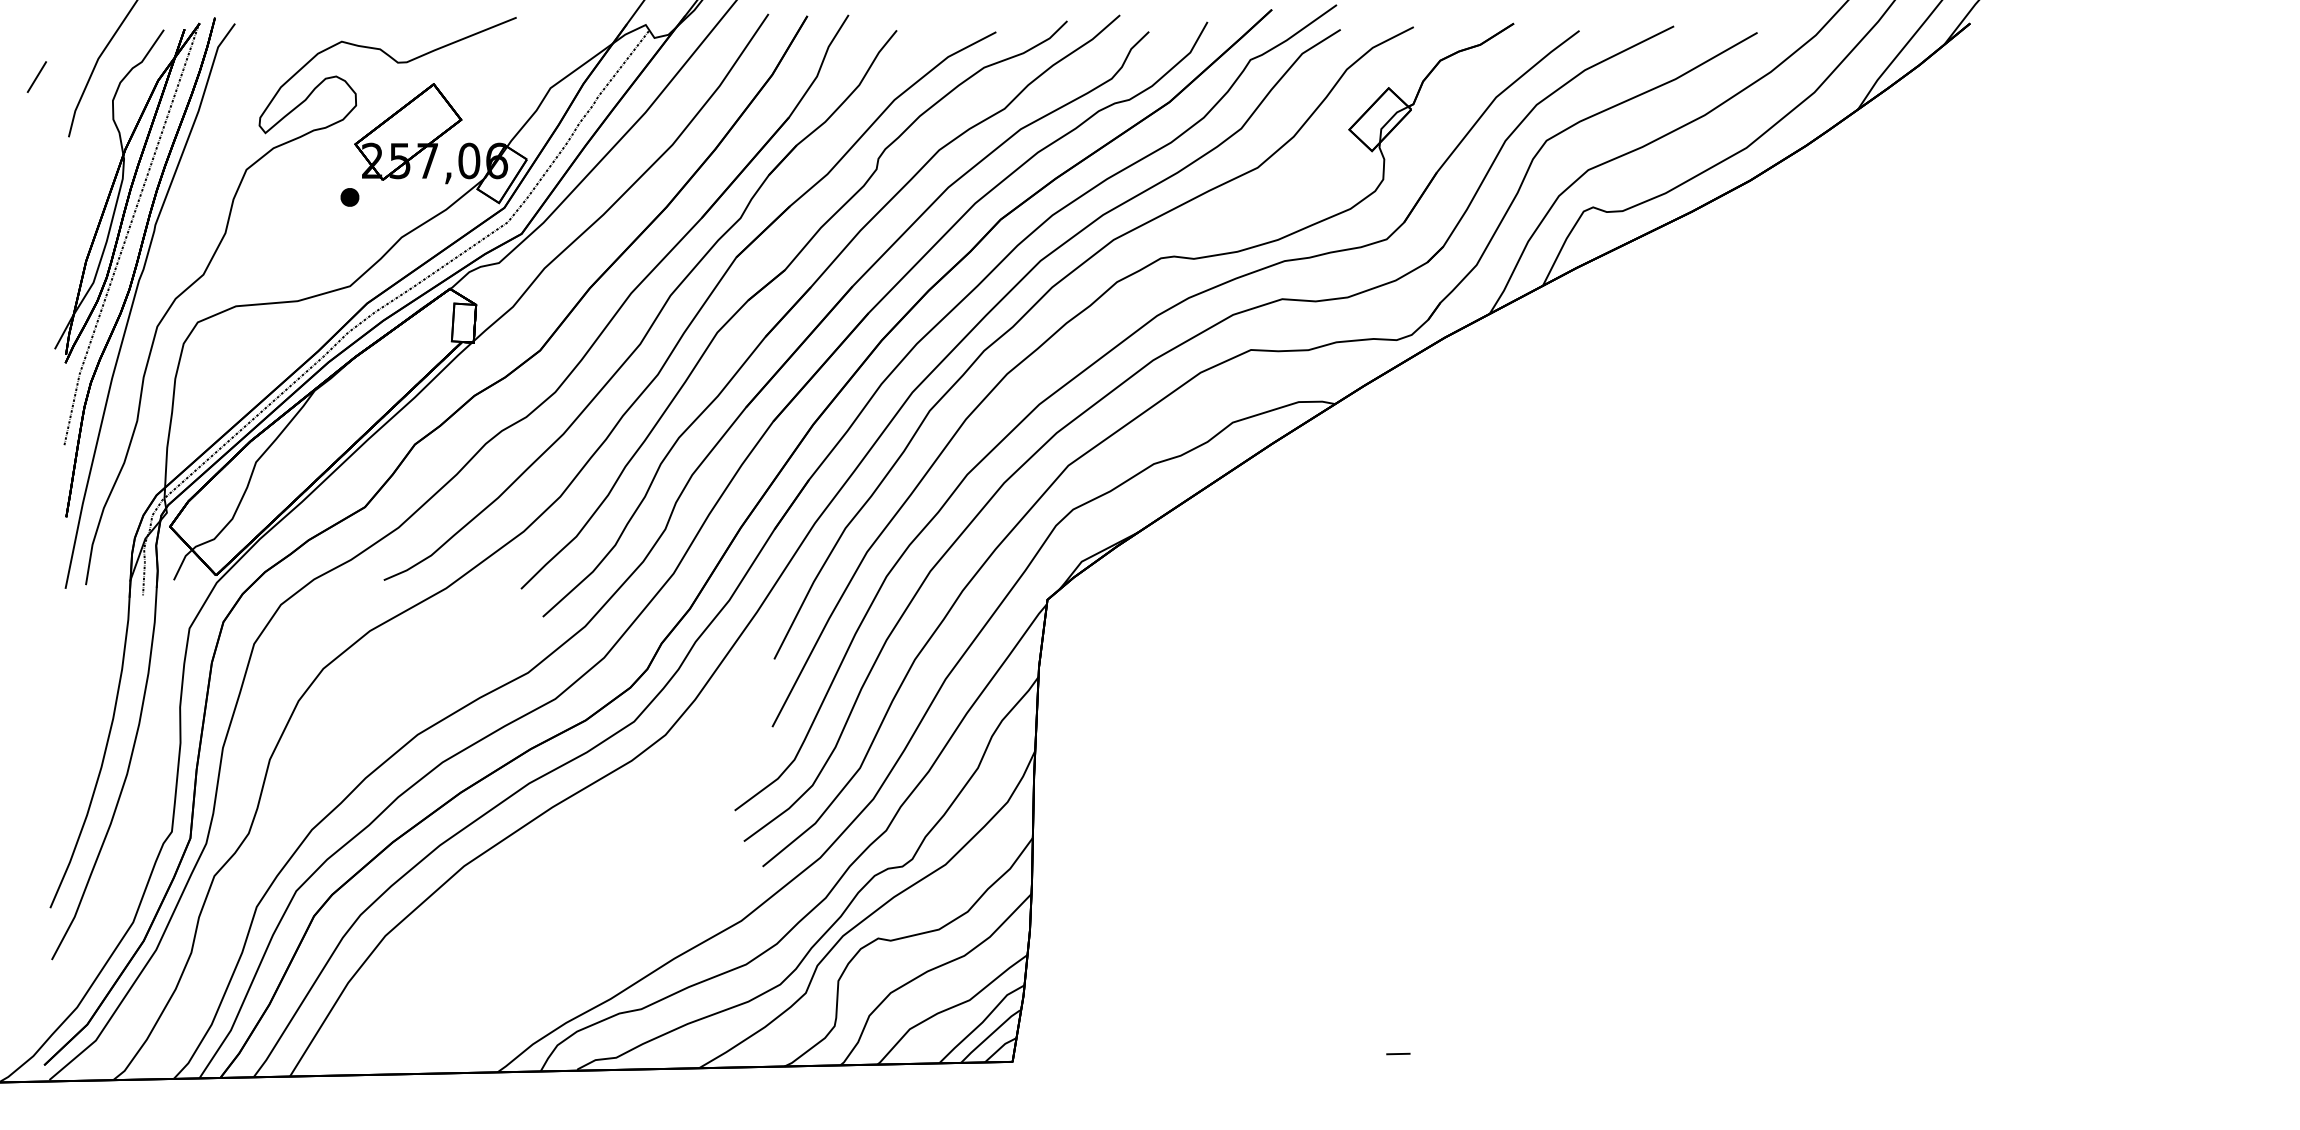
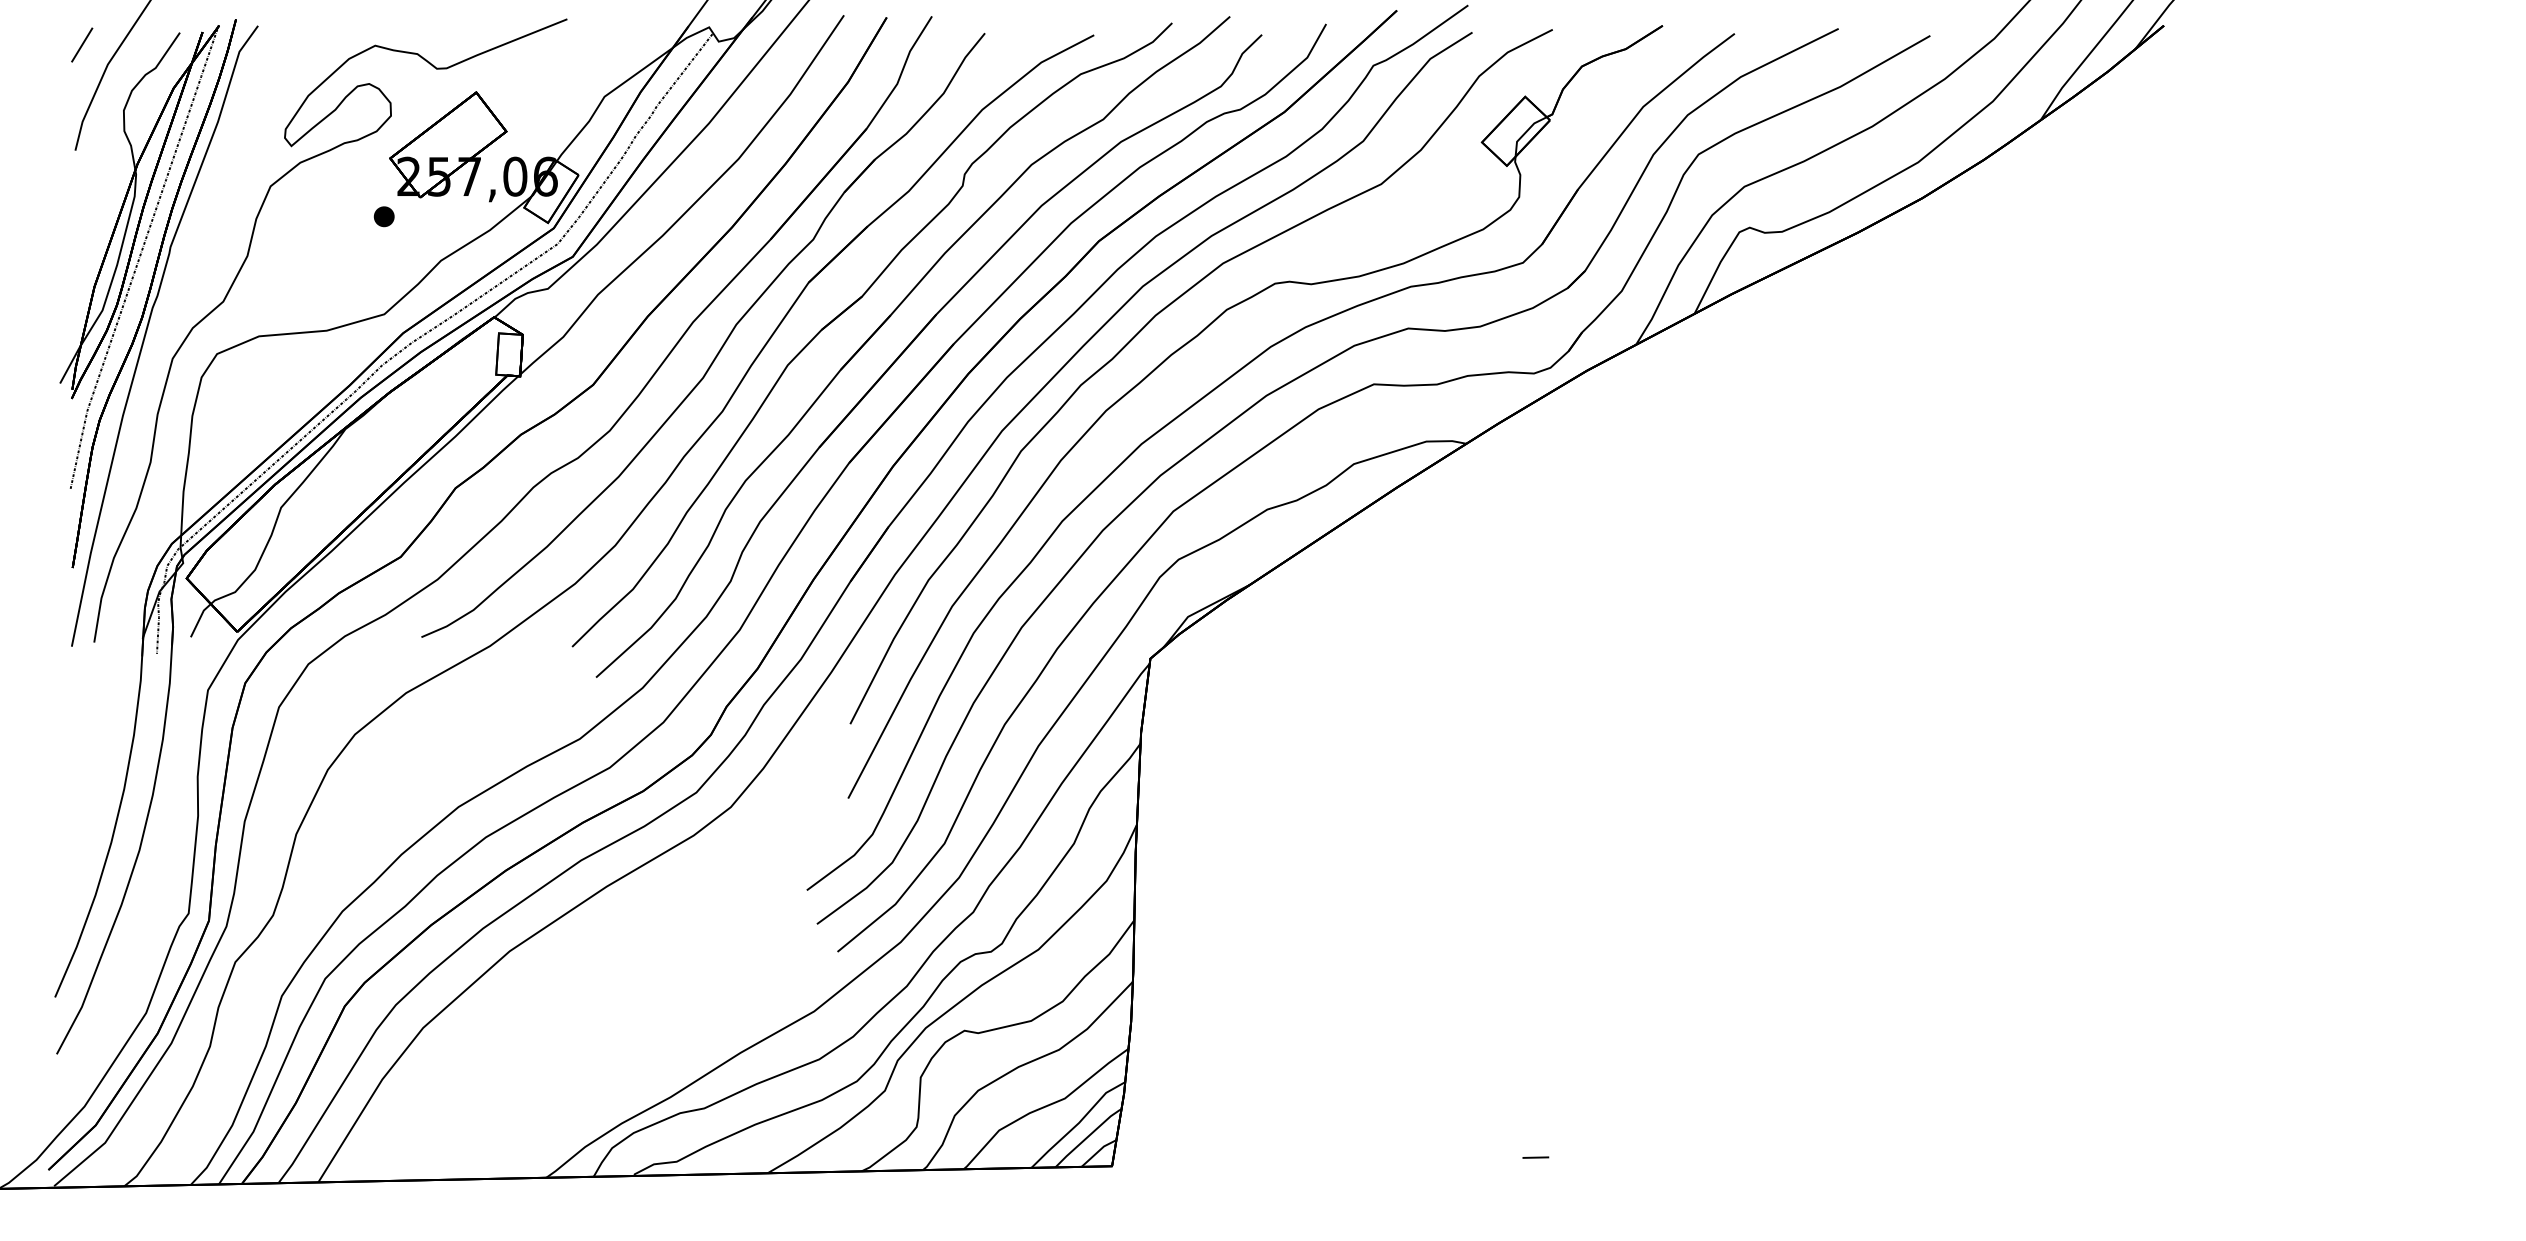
line: (36, 76) -> (81, 44), moved

